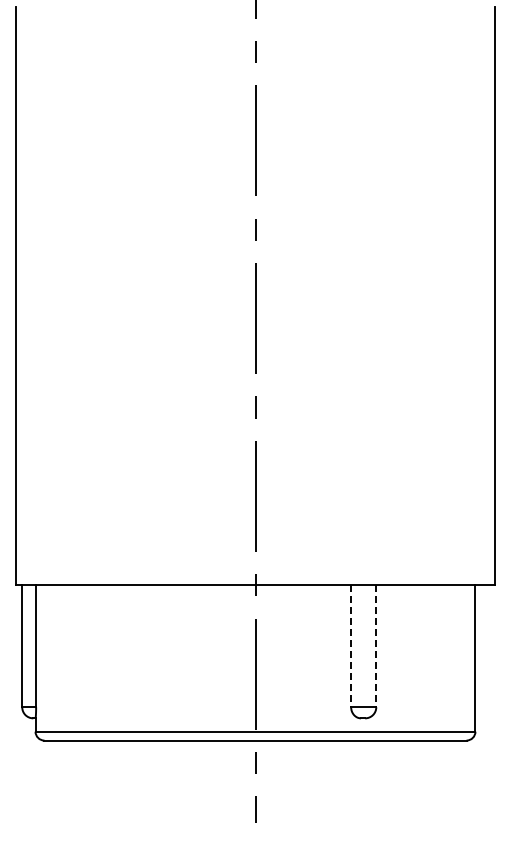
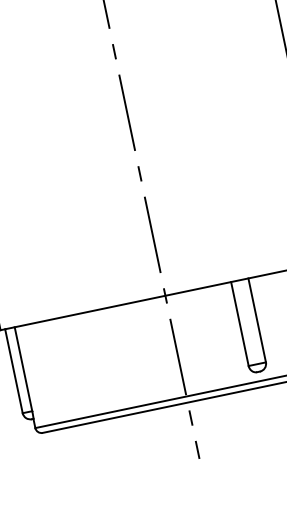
line: (351, 646) -> (240, 324), dashed -> solid
line: (376, 646) -> (257, 320), dashed -> solid

